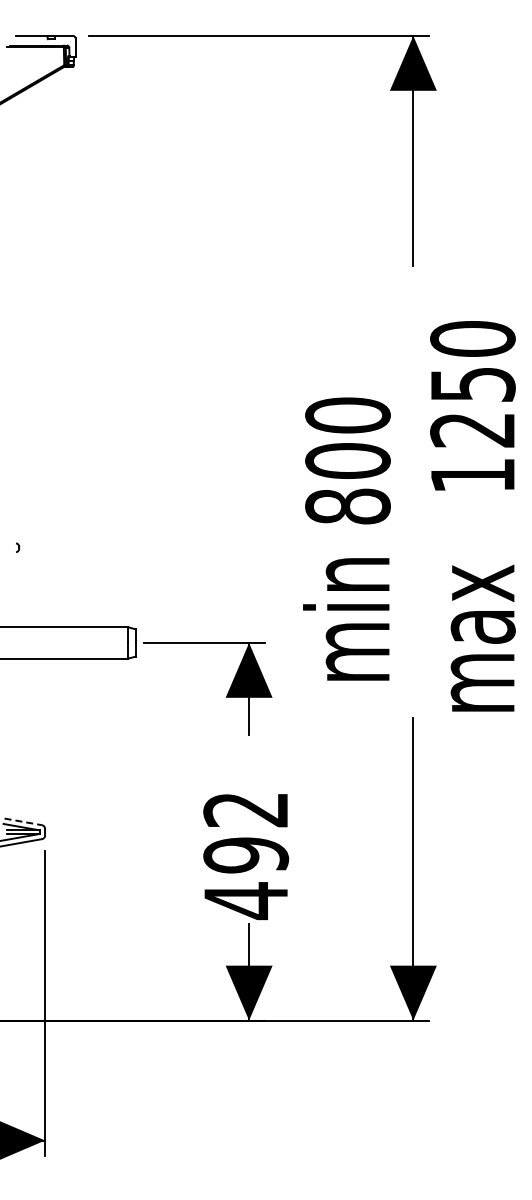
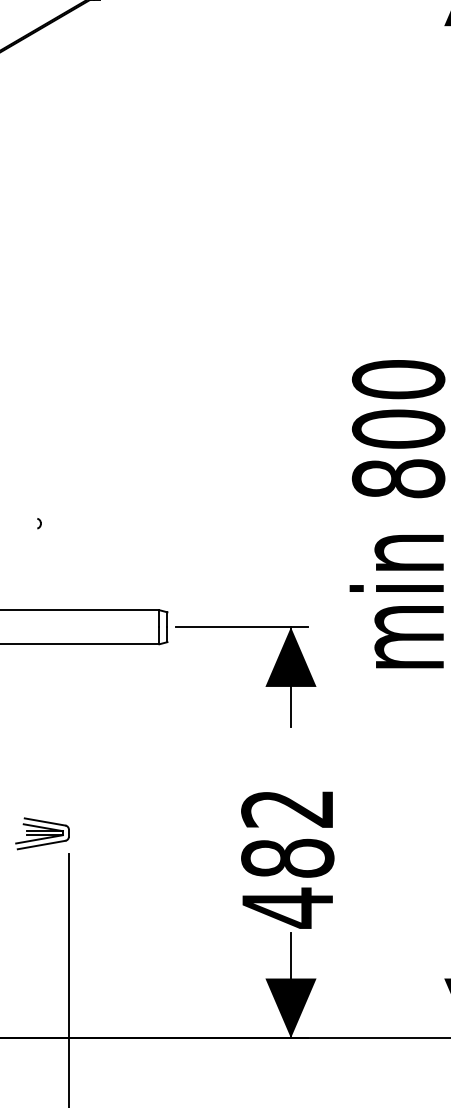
line: (23, 821) -> (45, 821), dashed -> solid
text: (246, 855) -> (288, 858), 492 -> 482

